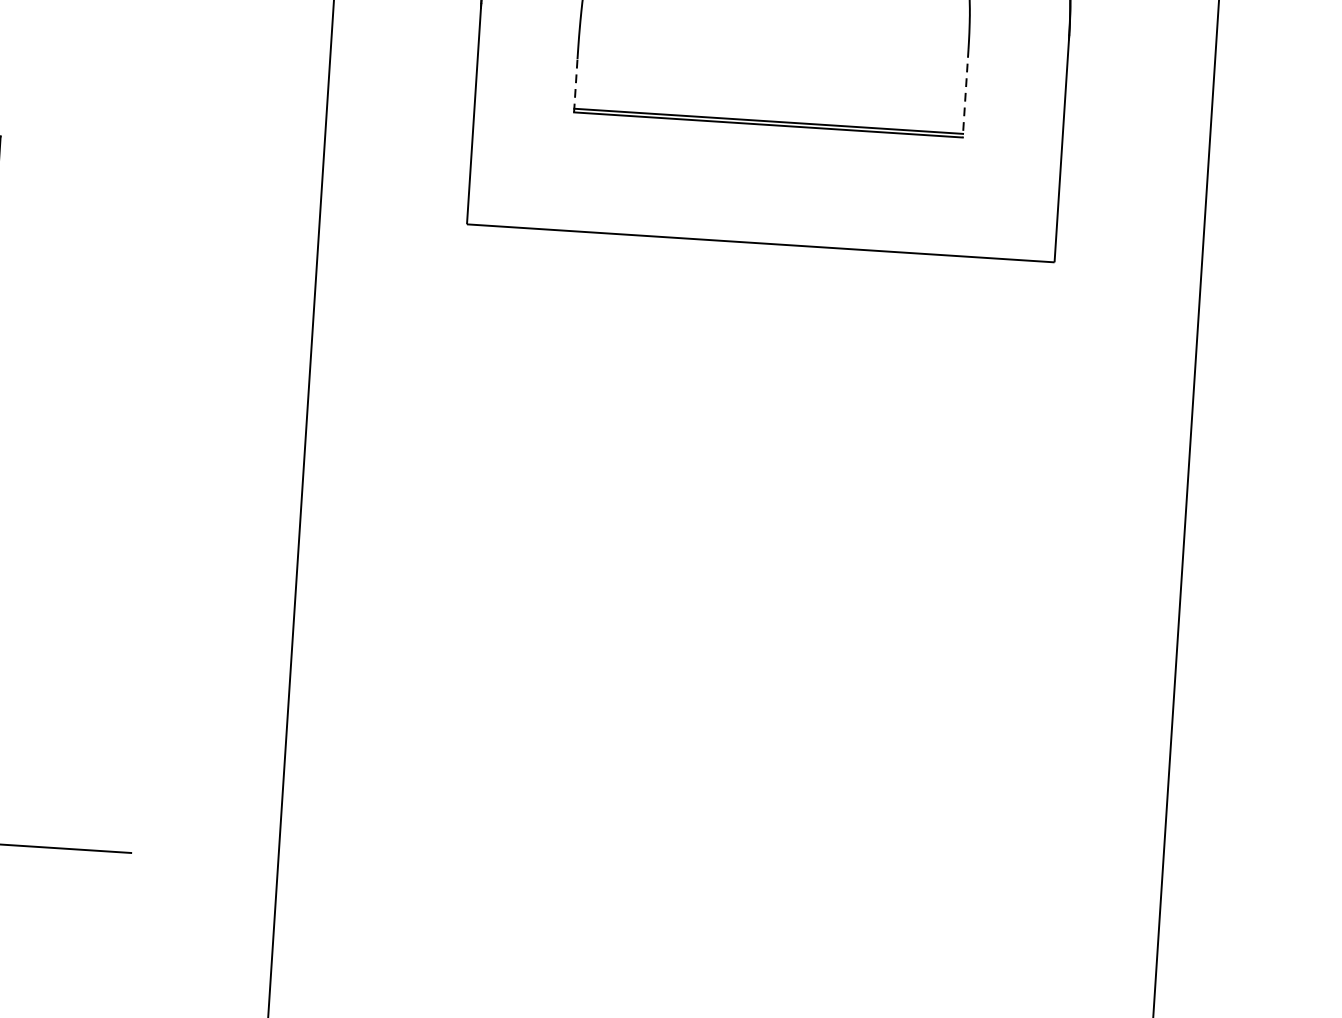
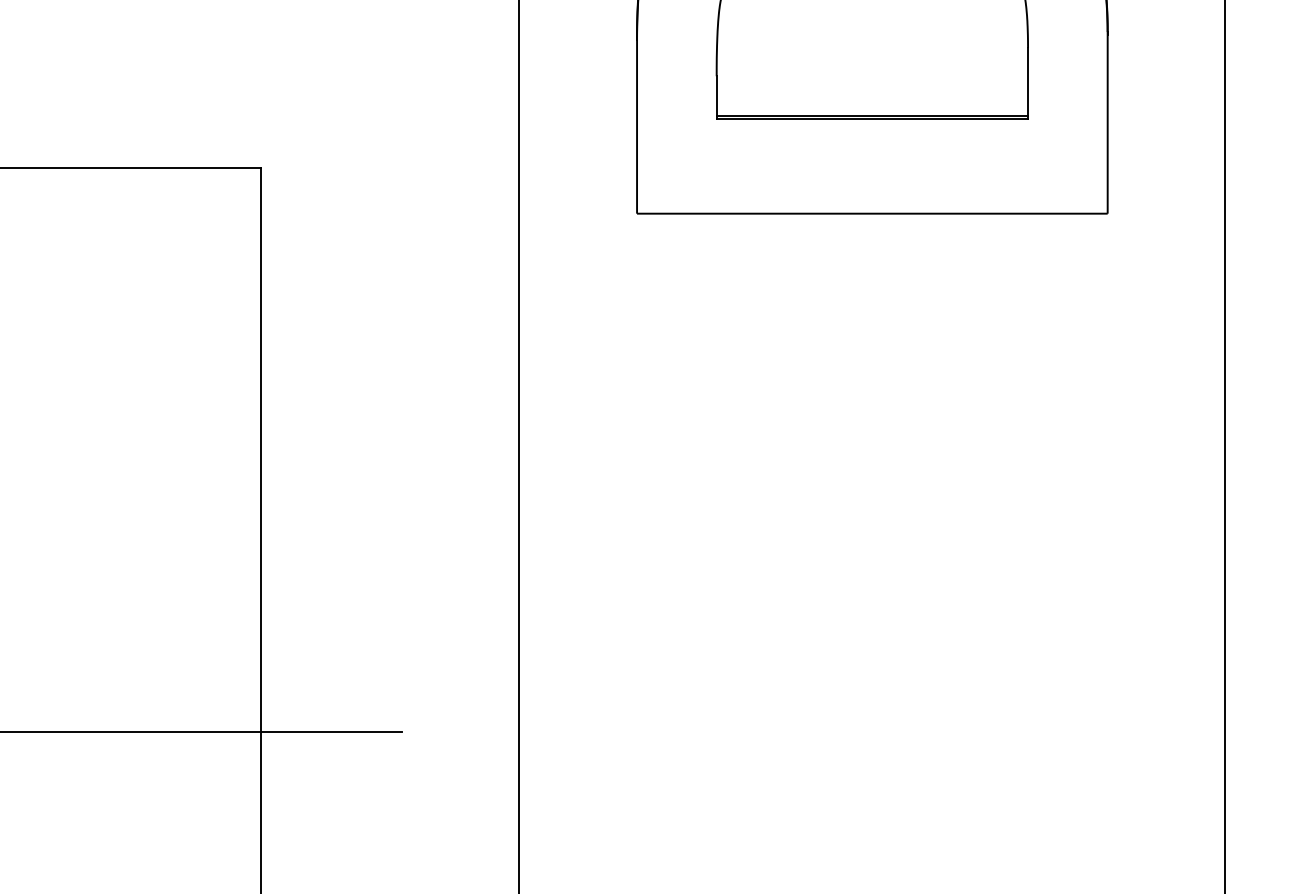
line: (575, 85) -> (716, 97), dashed -> solid
line: (966, 93) -> (1028, 83), dashed -> solid

